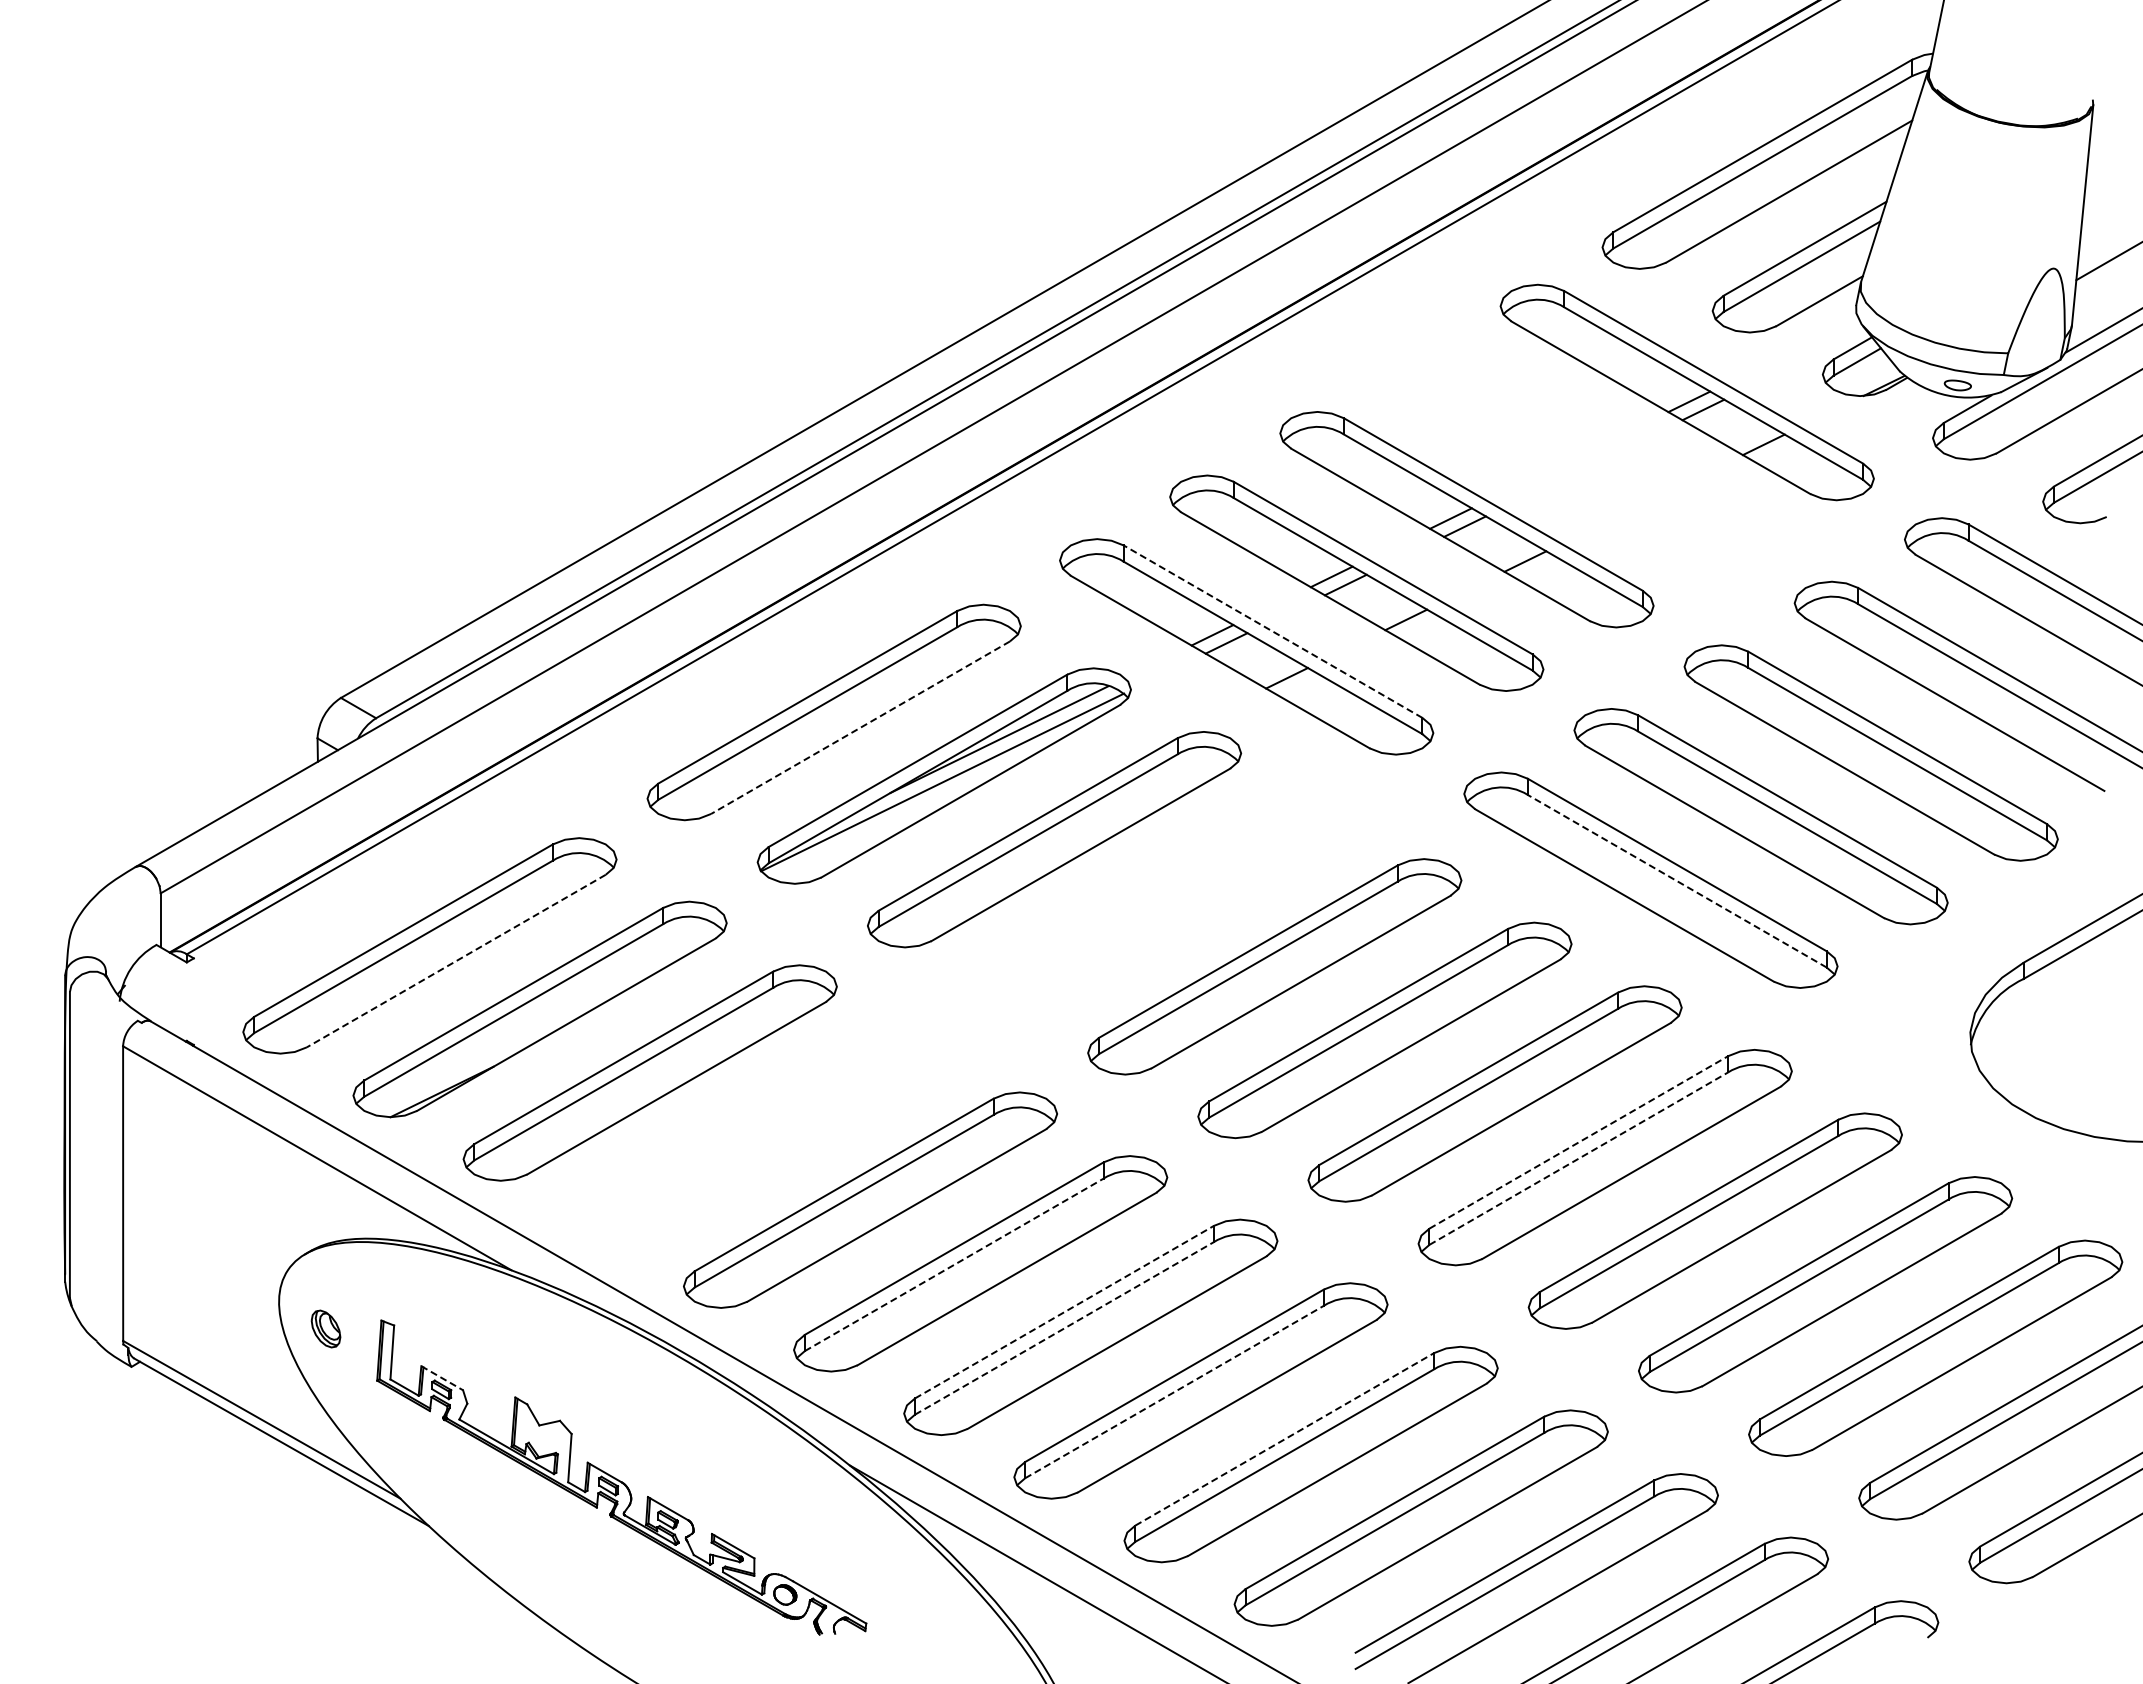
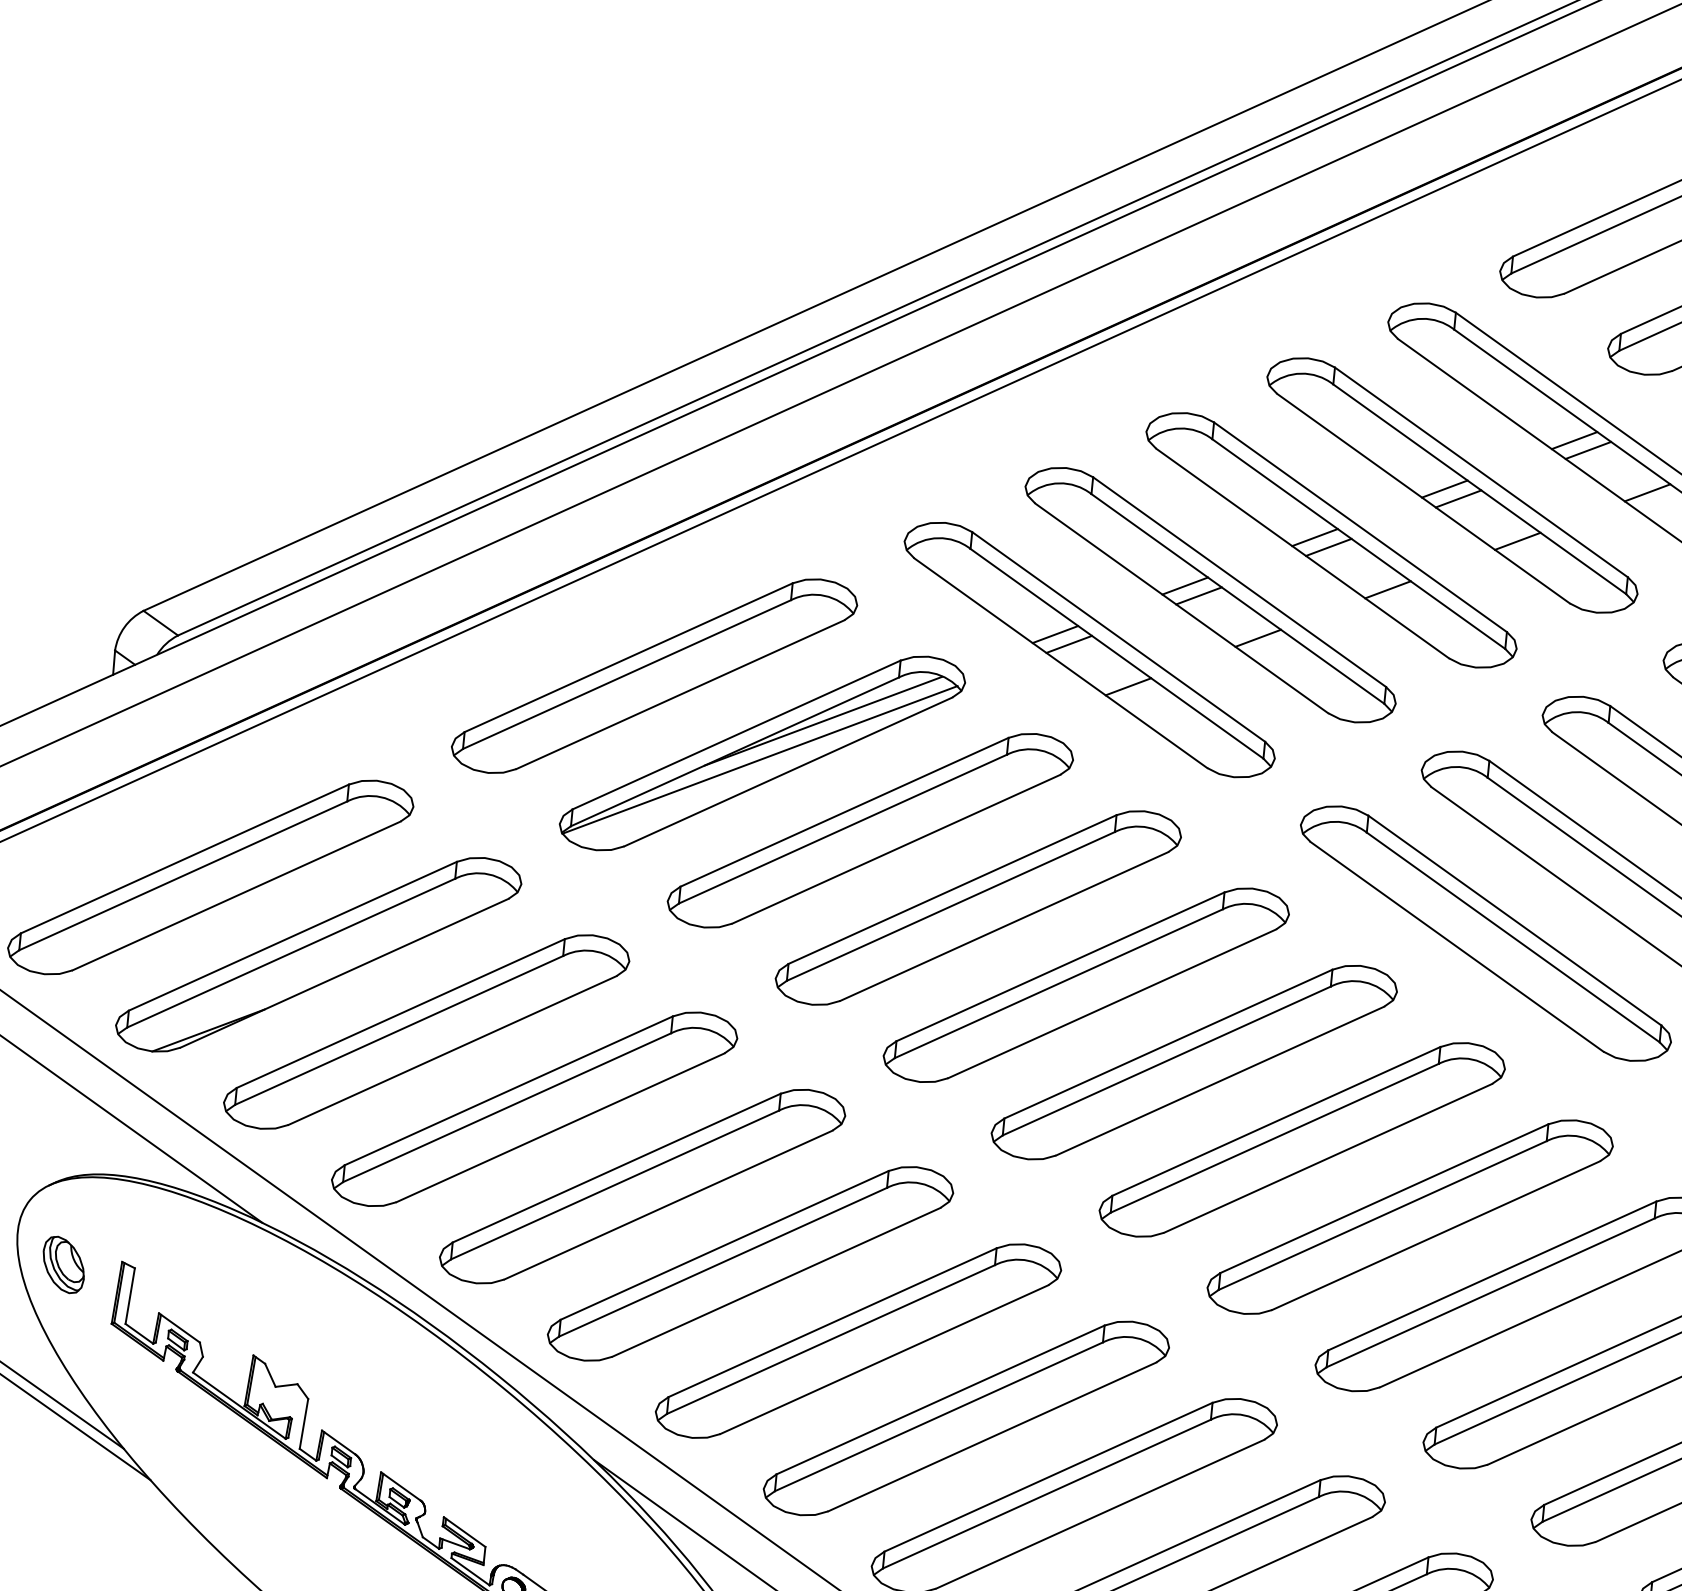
part: (1576, 455) -> (1451, 484), added
line: (1273, 631) -> (1119, 636), dashed -> solid
line: (860, 727) -> (680, 694), dashed -> solid
line: (1677, 881) -> (1513, 937), dashed -> solid
part: (1164, 902) -> (978, 907), added
line: (456, 961) -> (236, 896), dashed -> solid
part: (759, 1136) -> (533, 1109), added
line: (1578, 1142) -> (1383, 1198), dashed -> solid
line: (1578, 1158) -> (1382, 1215), dashed -> solid
line: (954, 1264) -> (723, 1261), dashed -> solid
line: (1064, 1312) -> (832, 1323), dashed -> solid
part: (325, 1328) -> (63, 1264), size x1.43
line: (1064, 1328) -> (831, 1339), dashed -> solid
line: (442, 1378) -> (179, 1328), dashed -> solid
line: (1174, 1391) -> (938, 1416), dashed -> solid
line: (1284, 1439) -> (1048, 1477), dashed -> solid

